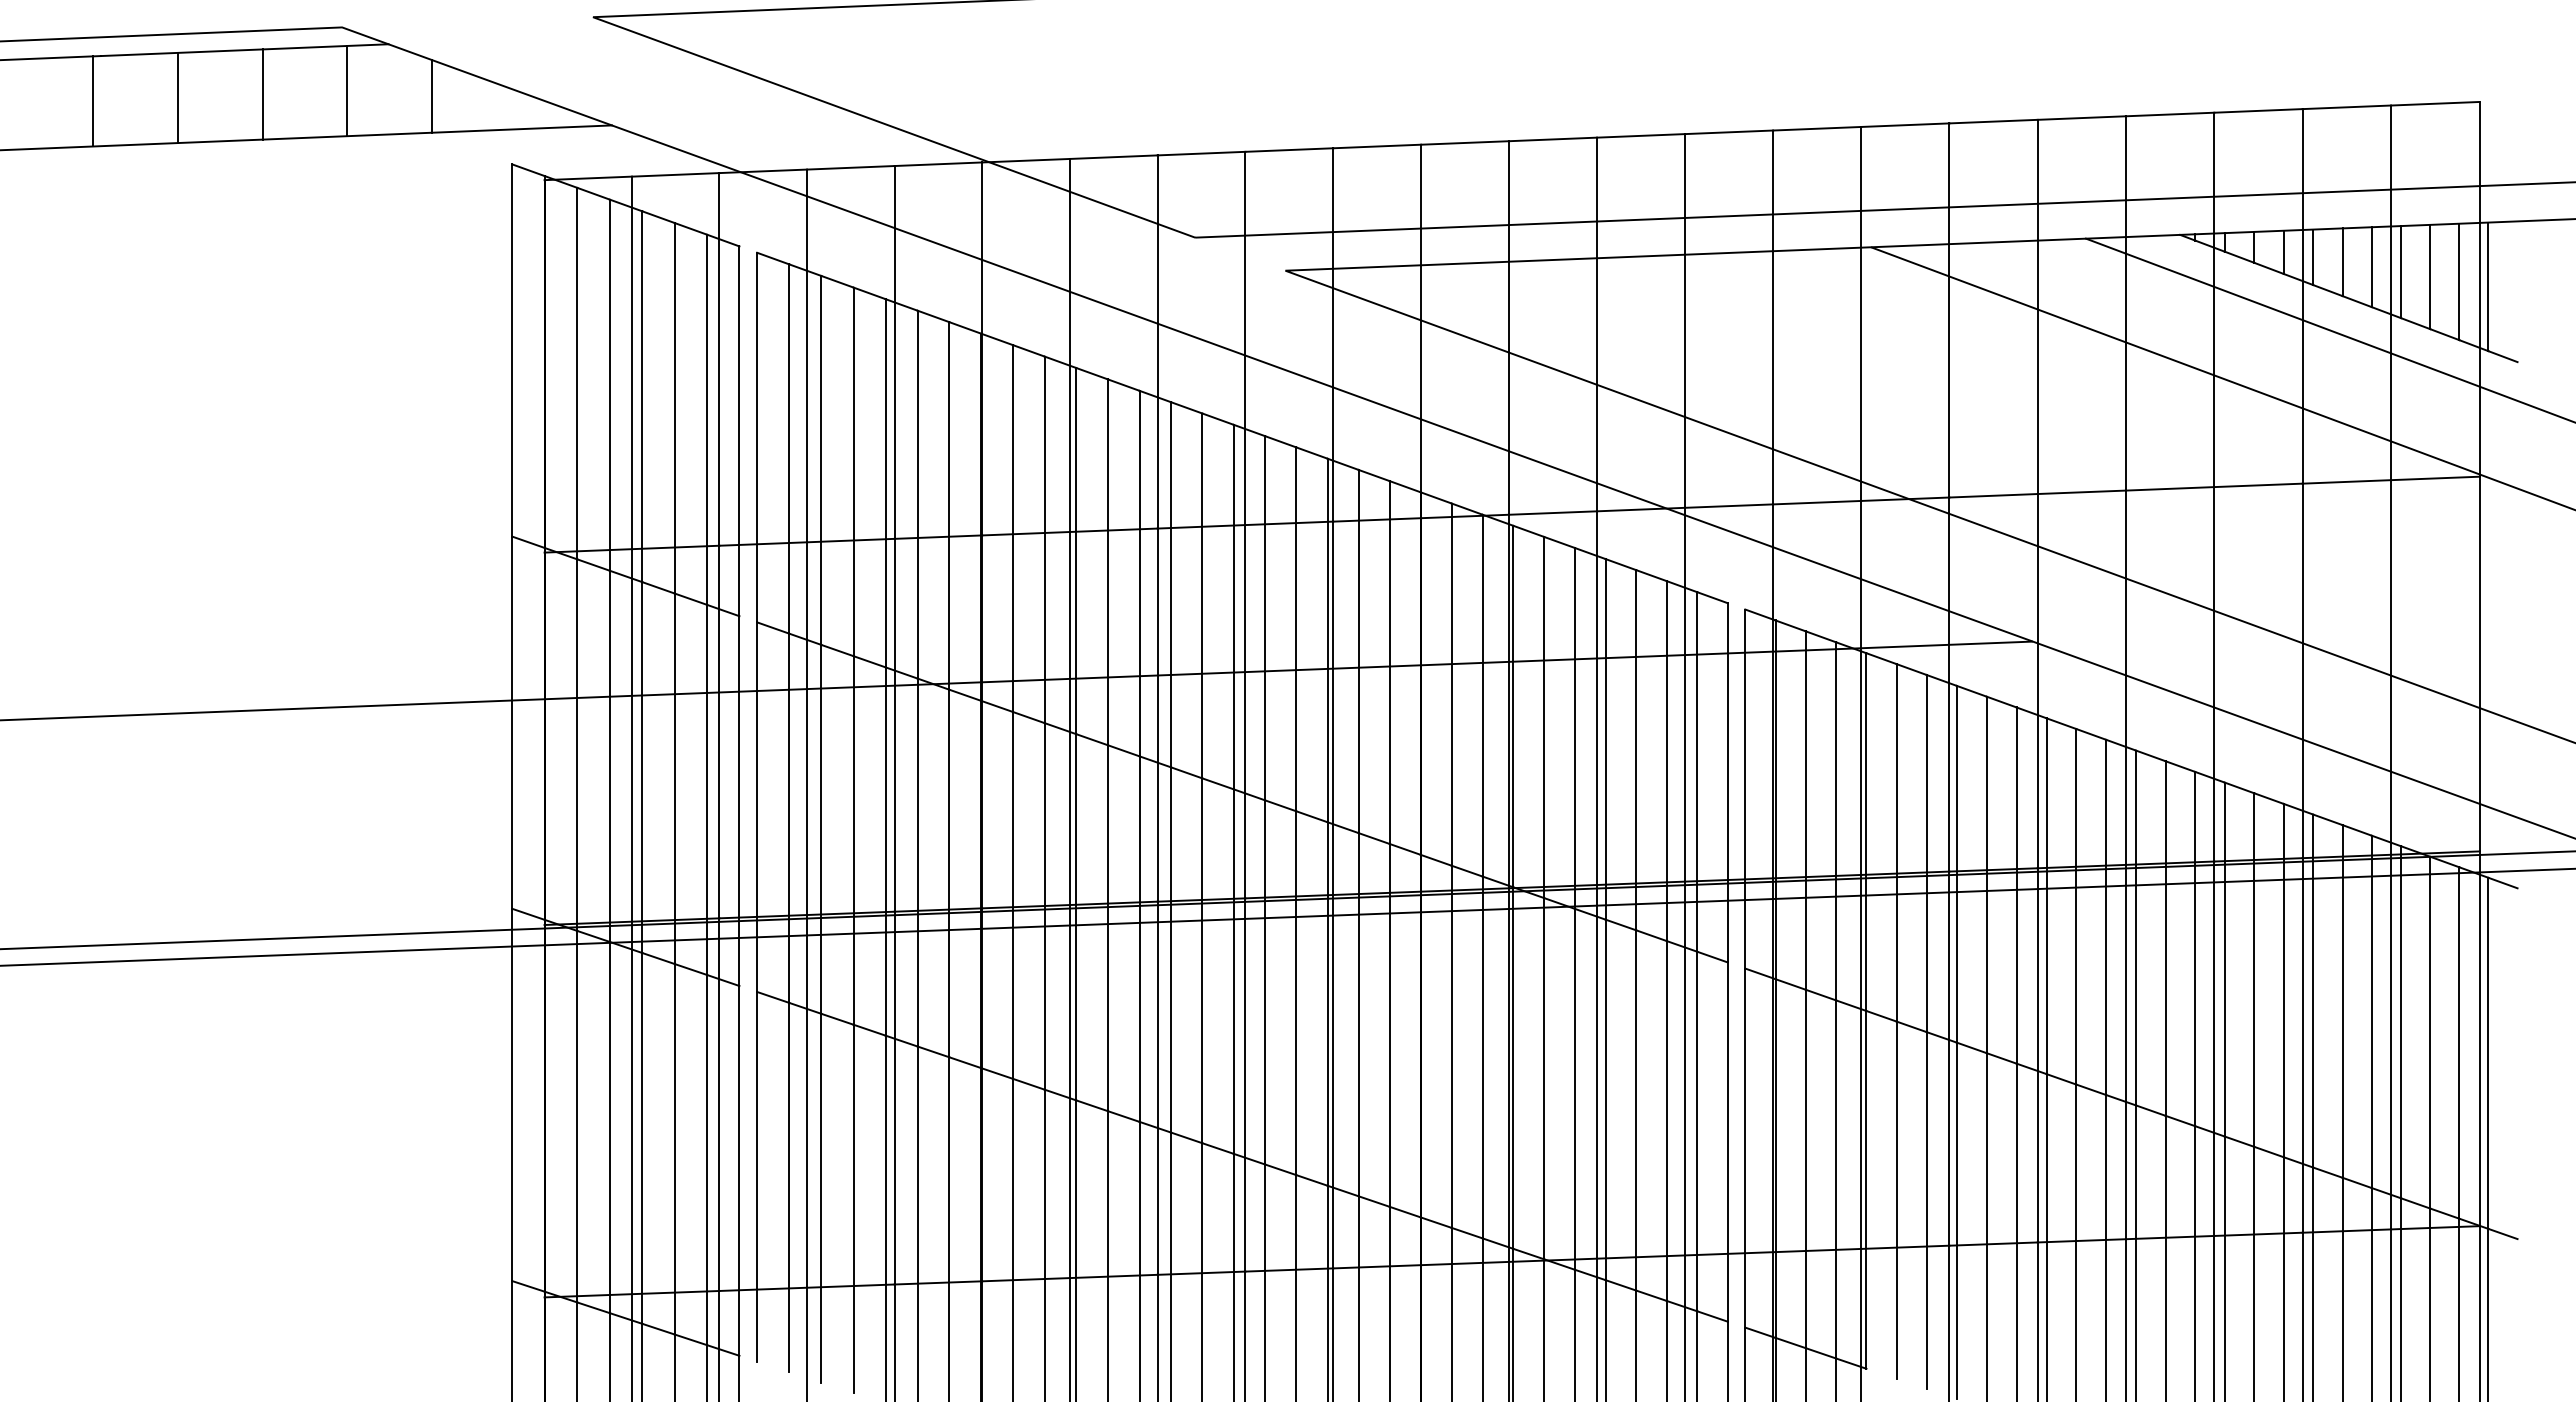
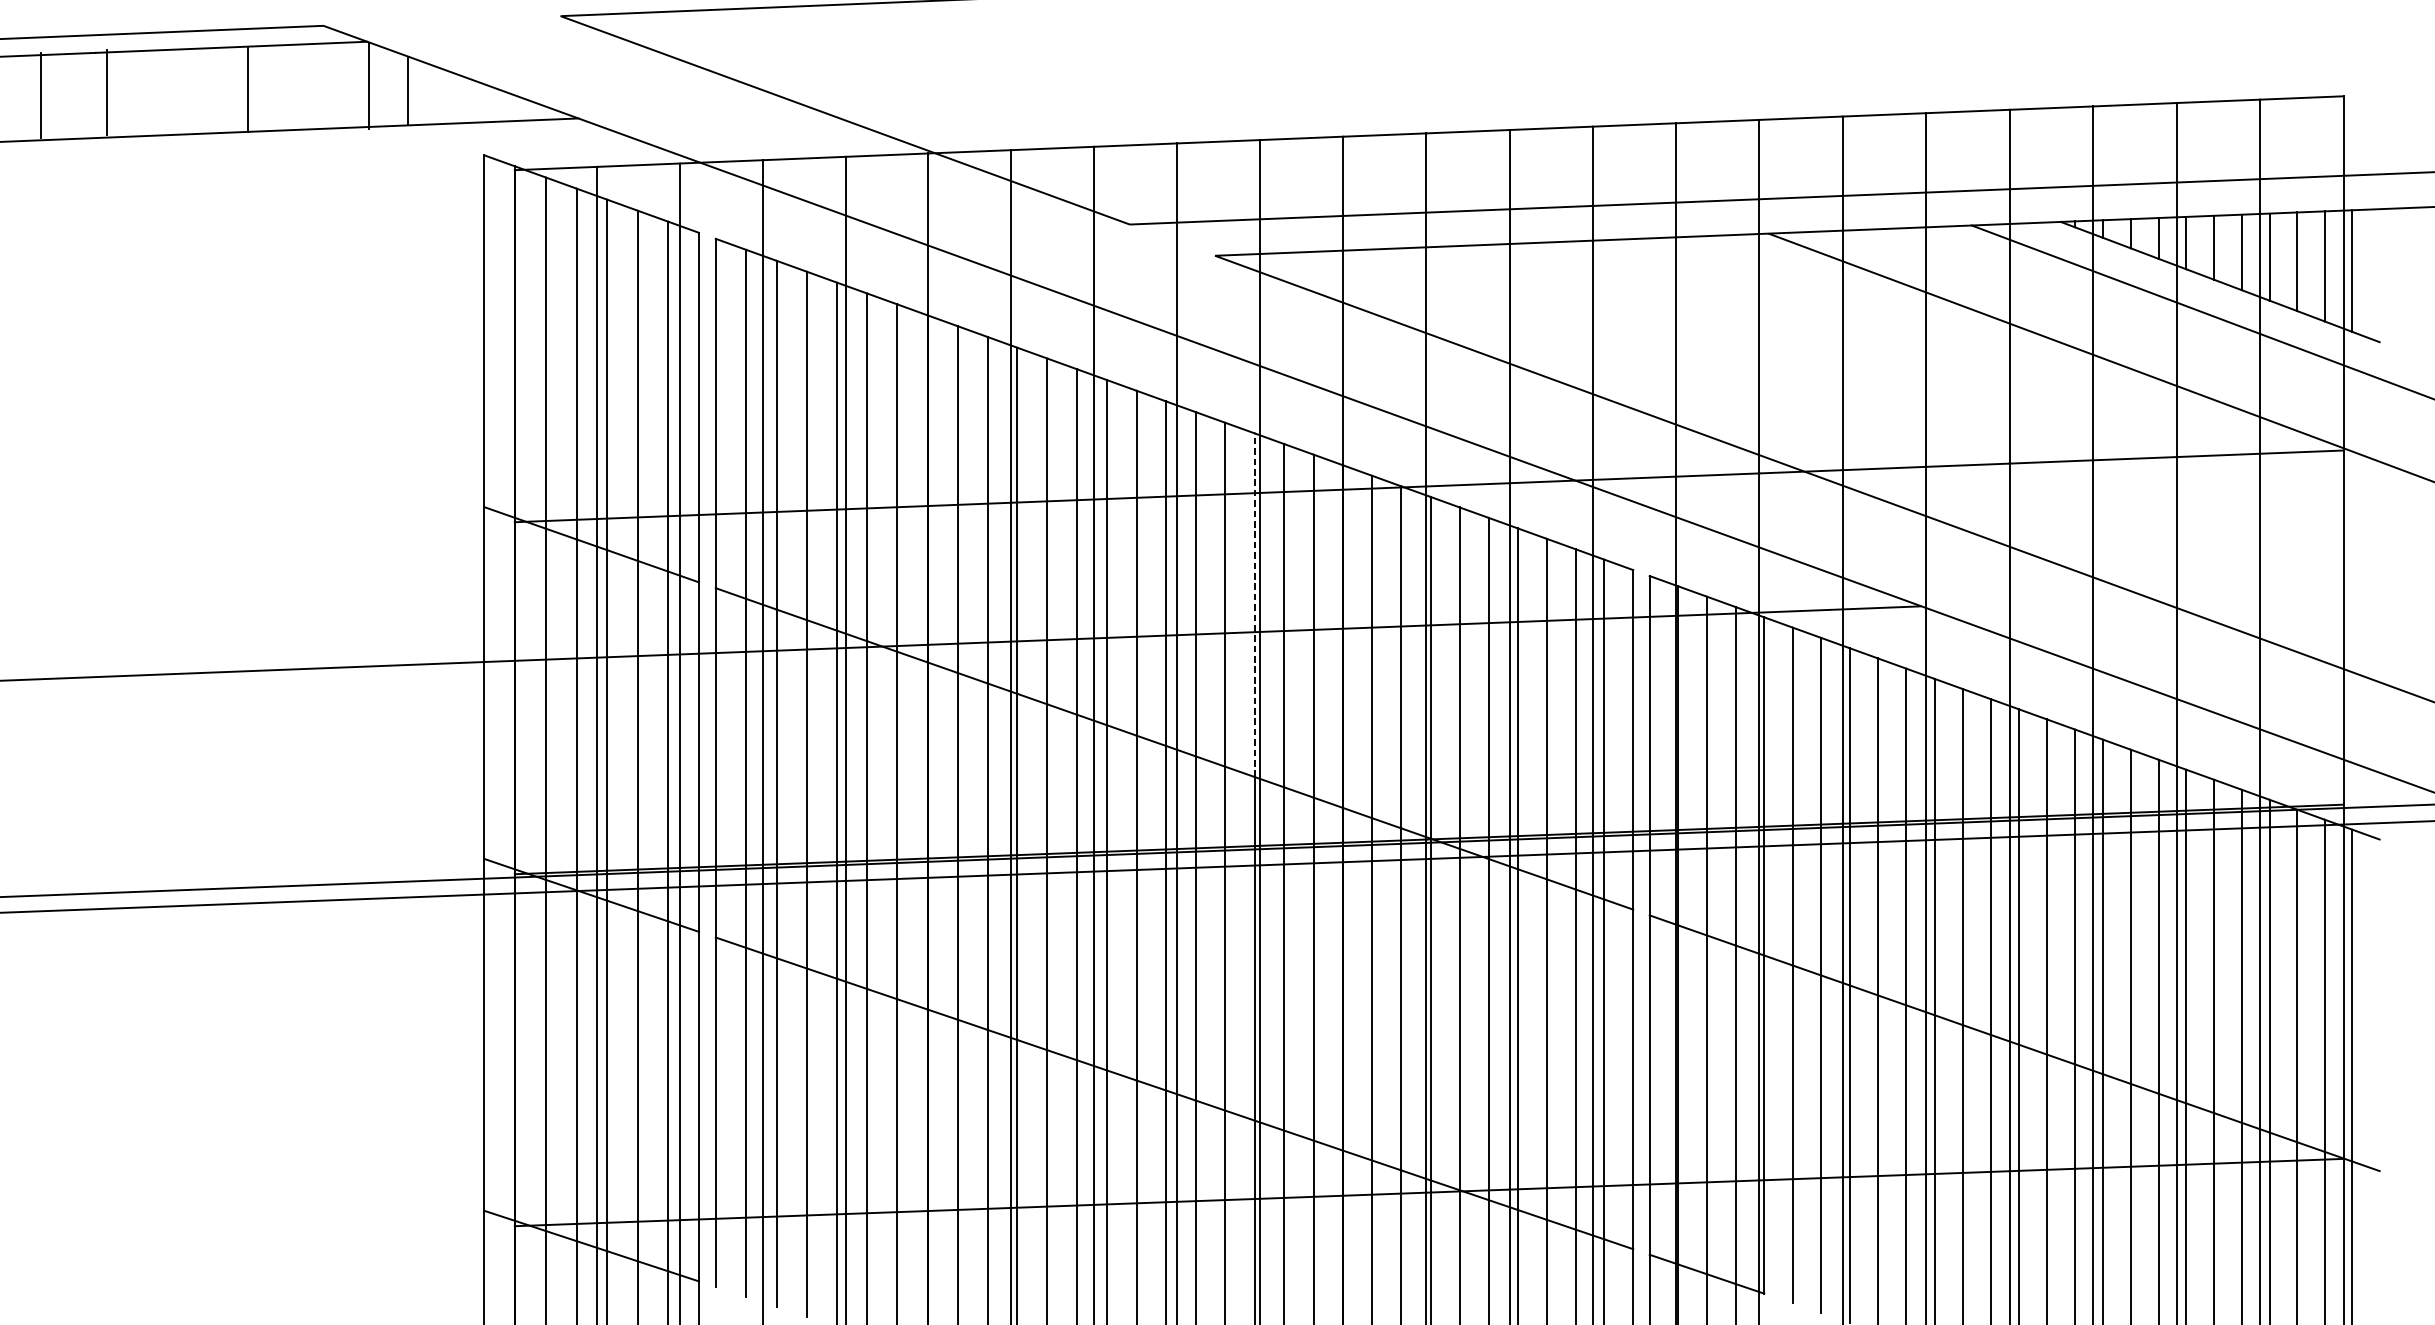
line: (347, 91) -> (369, 86), moved
line: (178, 97) -> (107, 92), moved
line: (93, 101) -> (41, 95), moved
line: (1327, 640) -> (1254, 605), solid -> dashed

